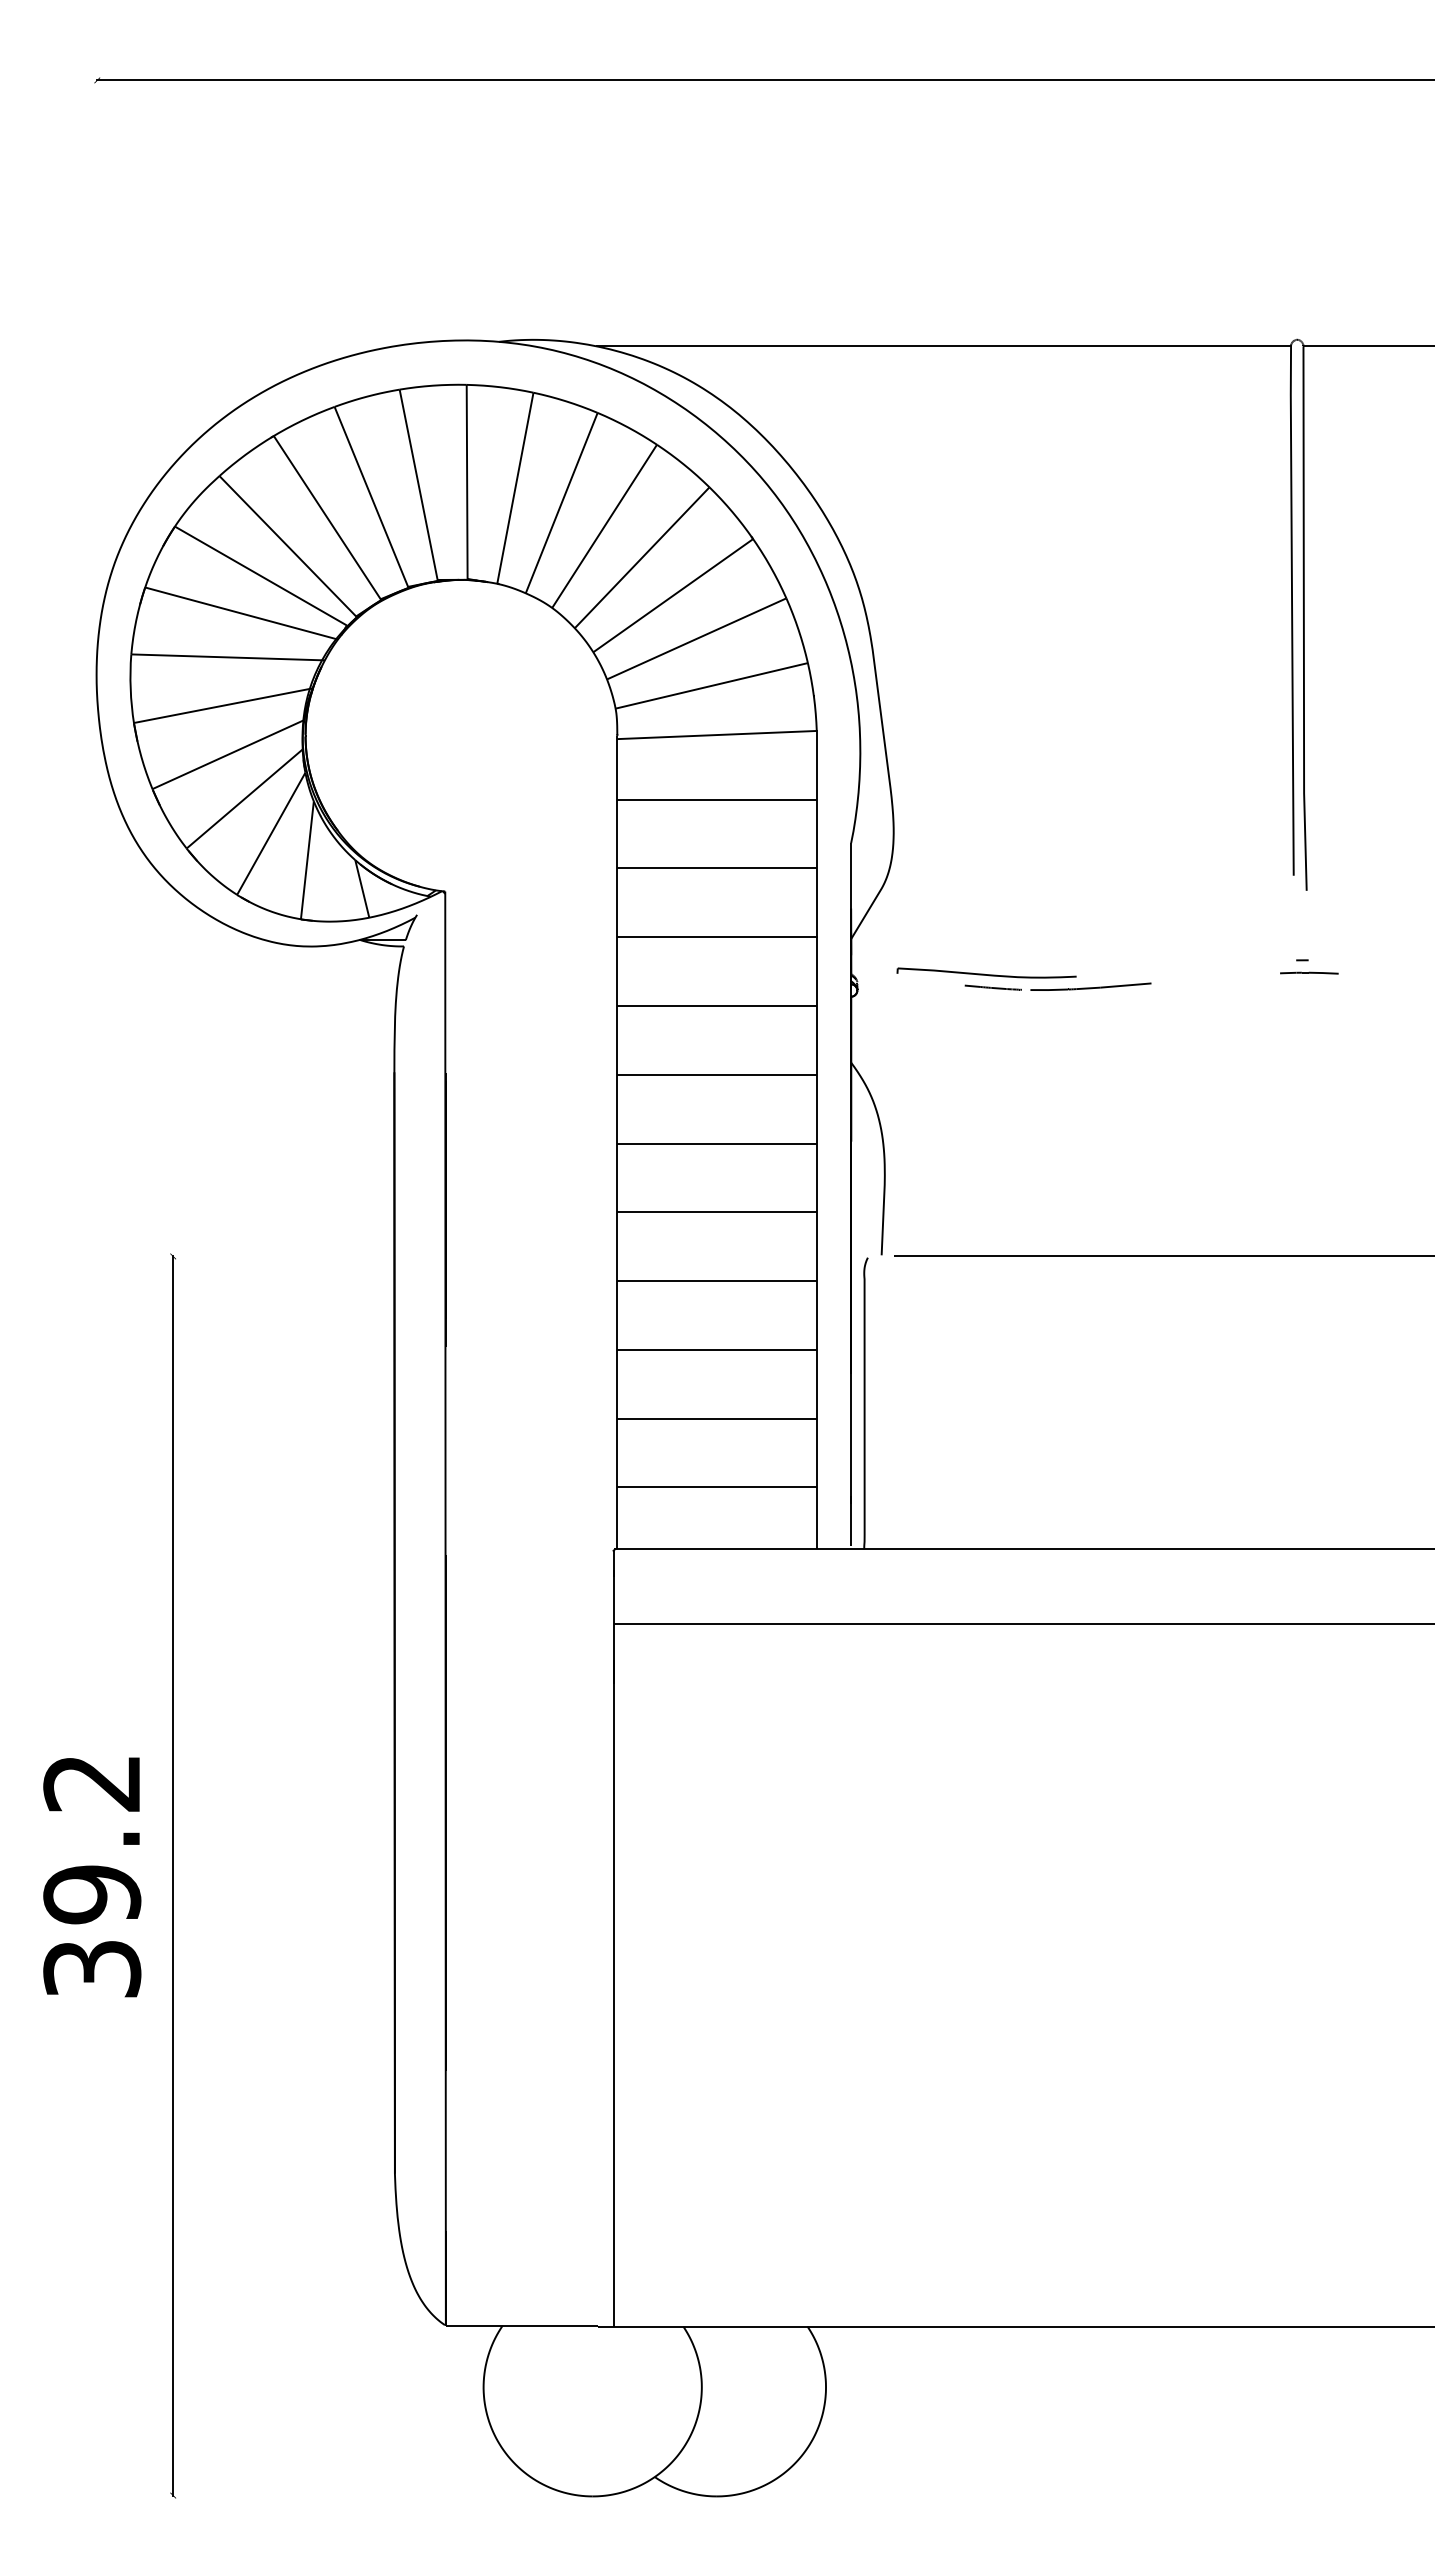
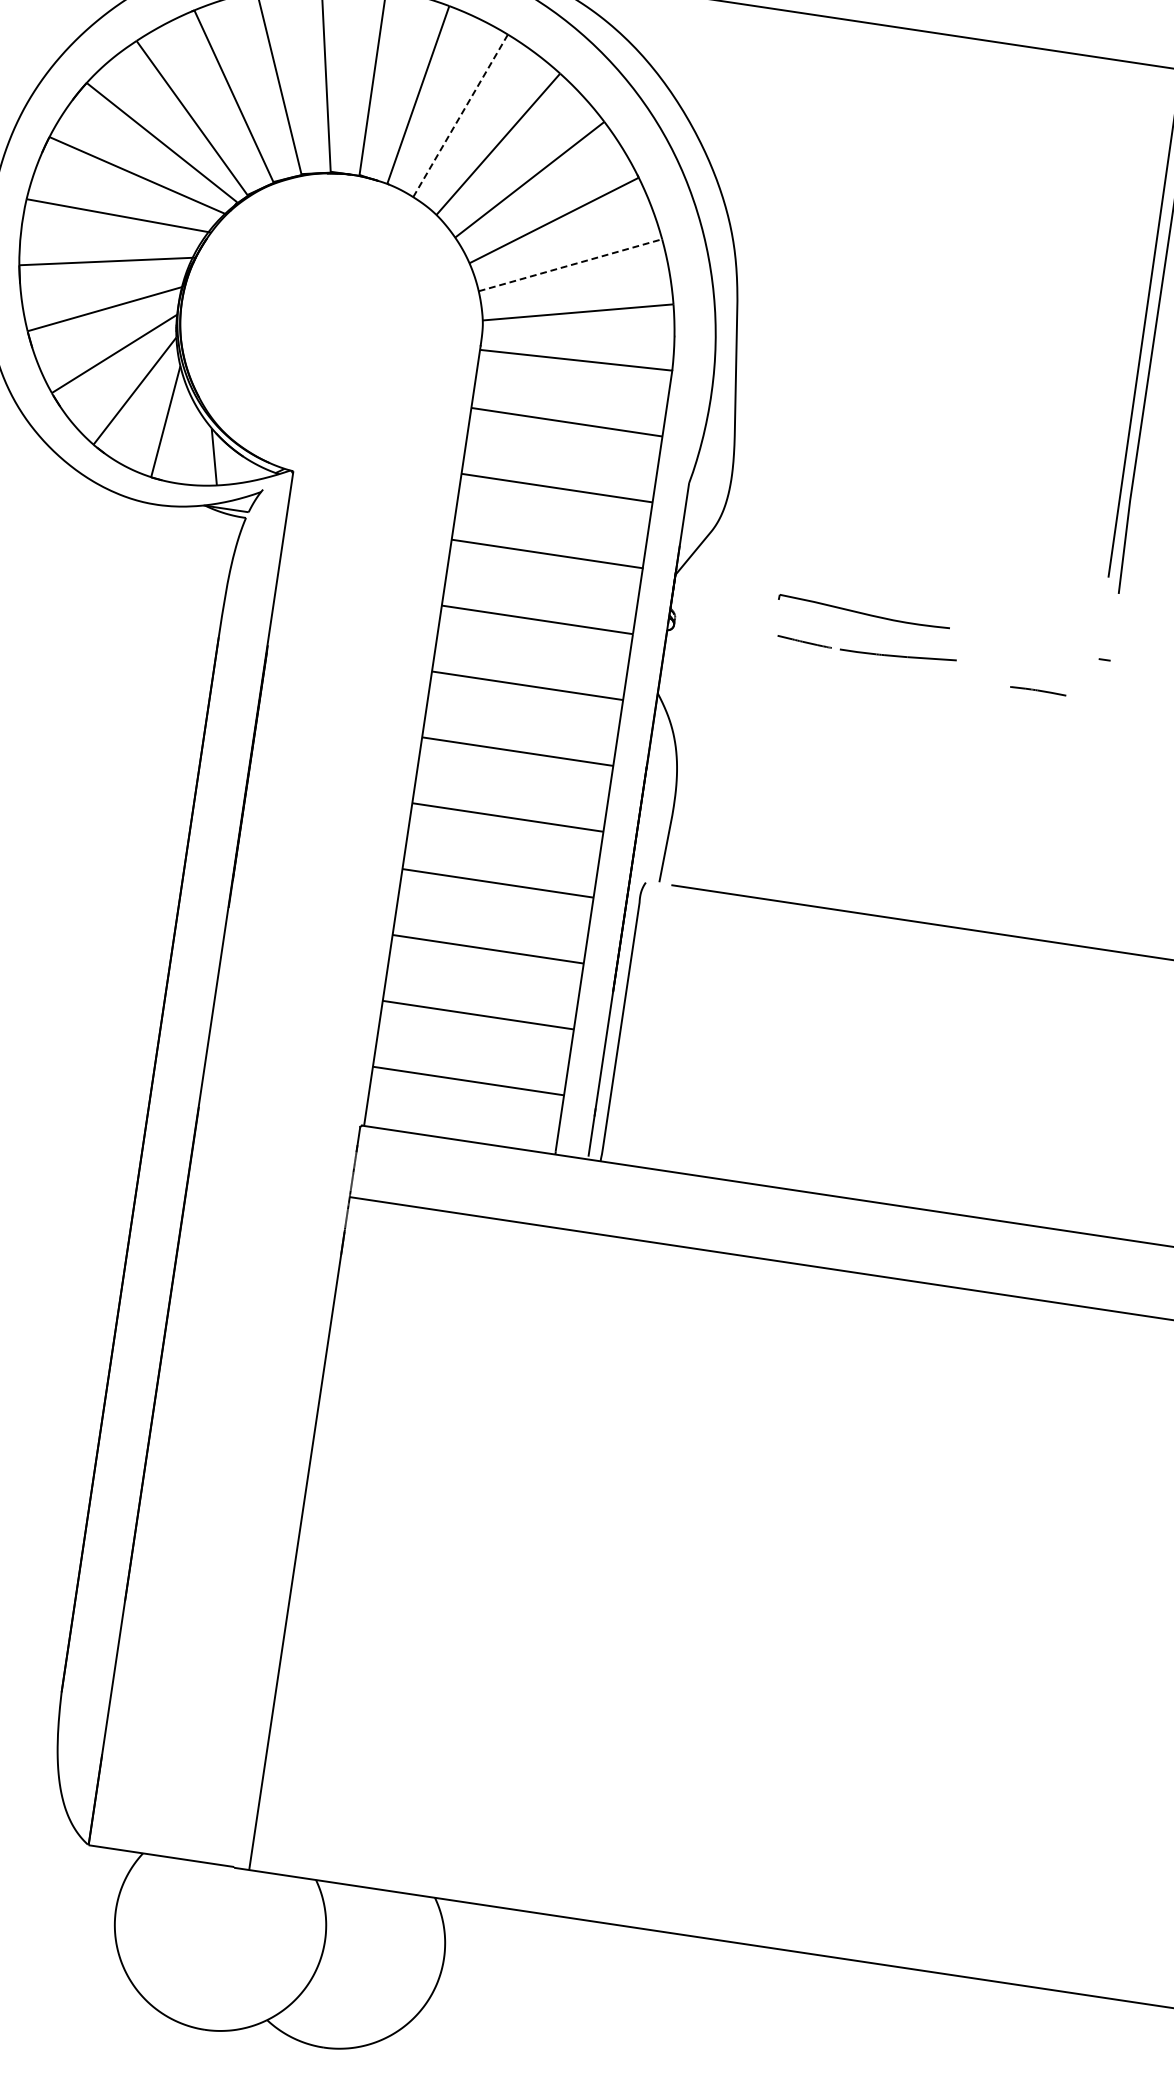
line: (561, 502) -> (460, 115), solid -> dashed
line: (697, 638) -> (571, 264), solid -> dashed
part: (986, 972) -> (864, 611), moved
part: (1309, 972) -> (1038, 690), moved

